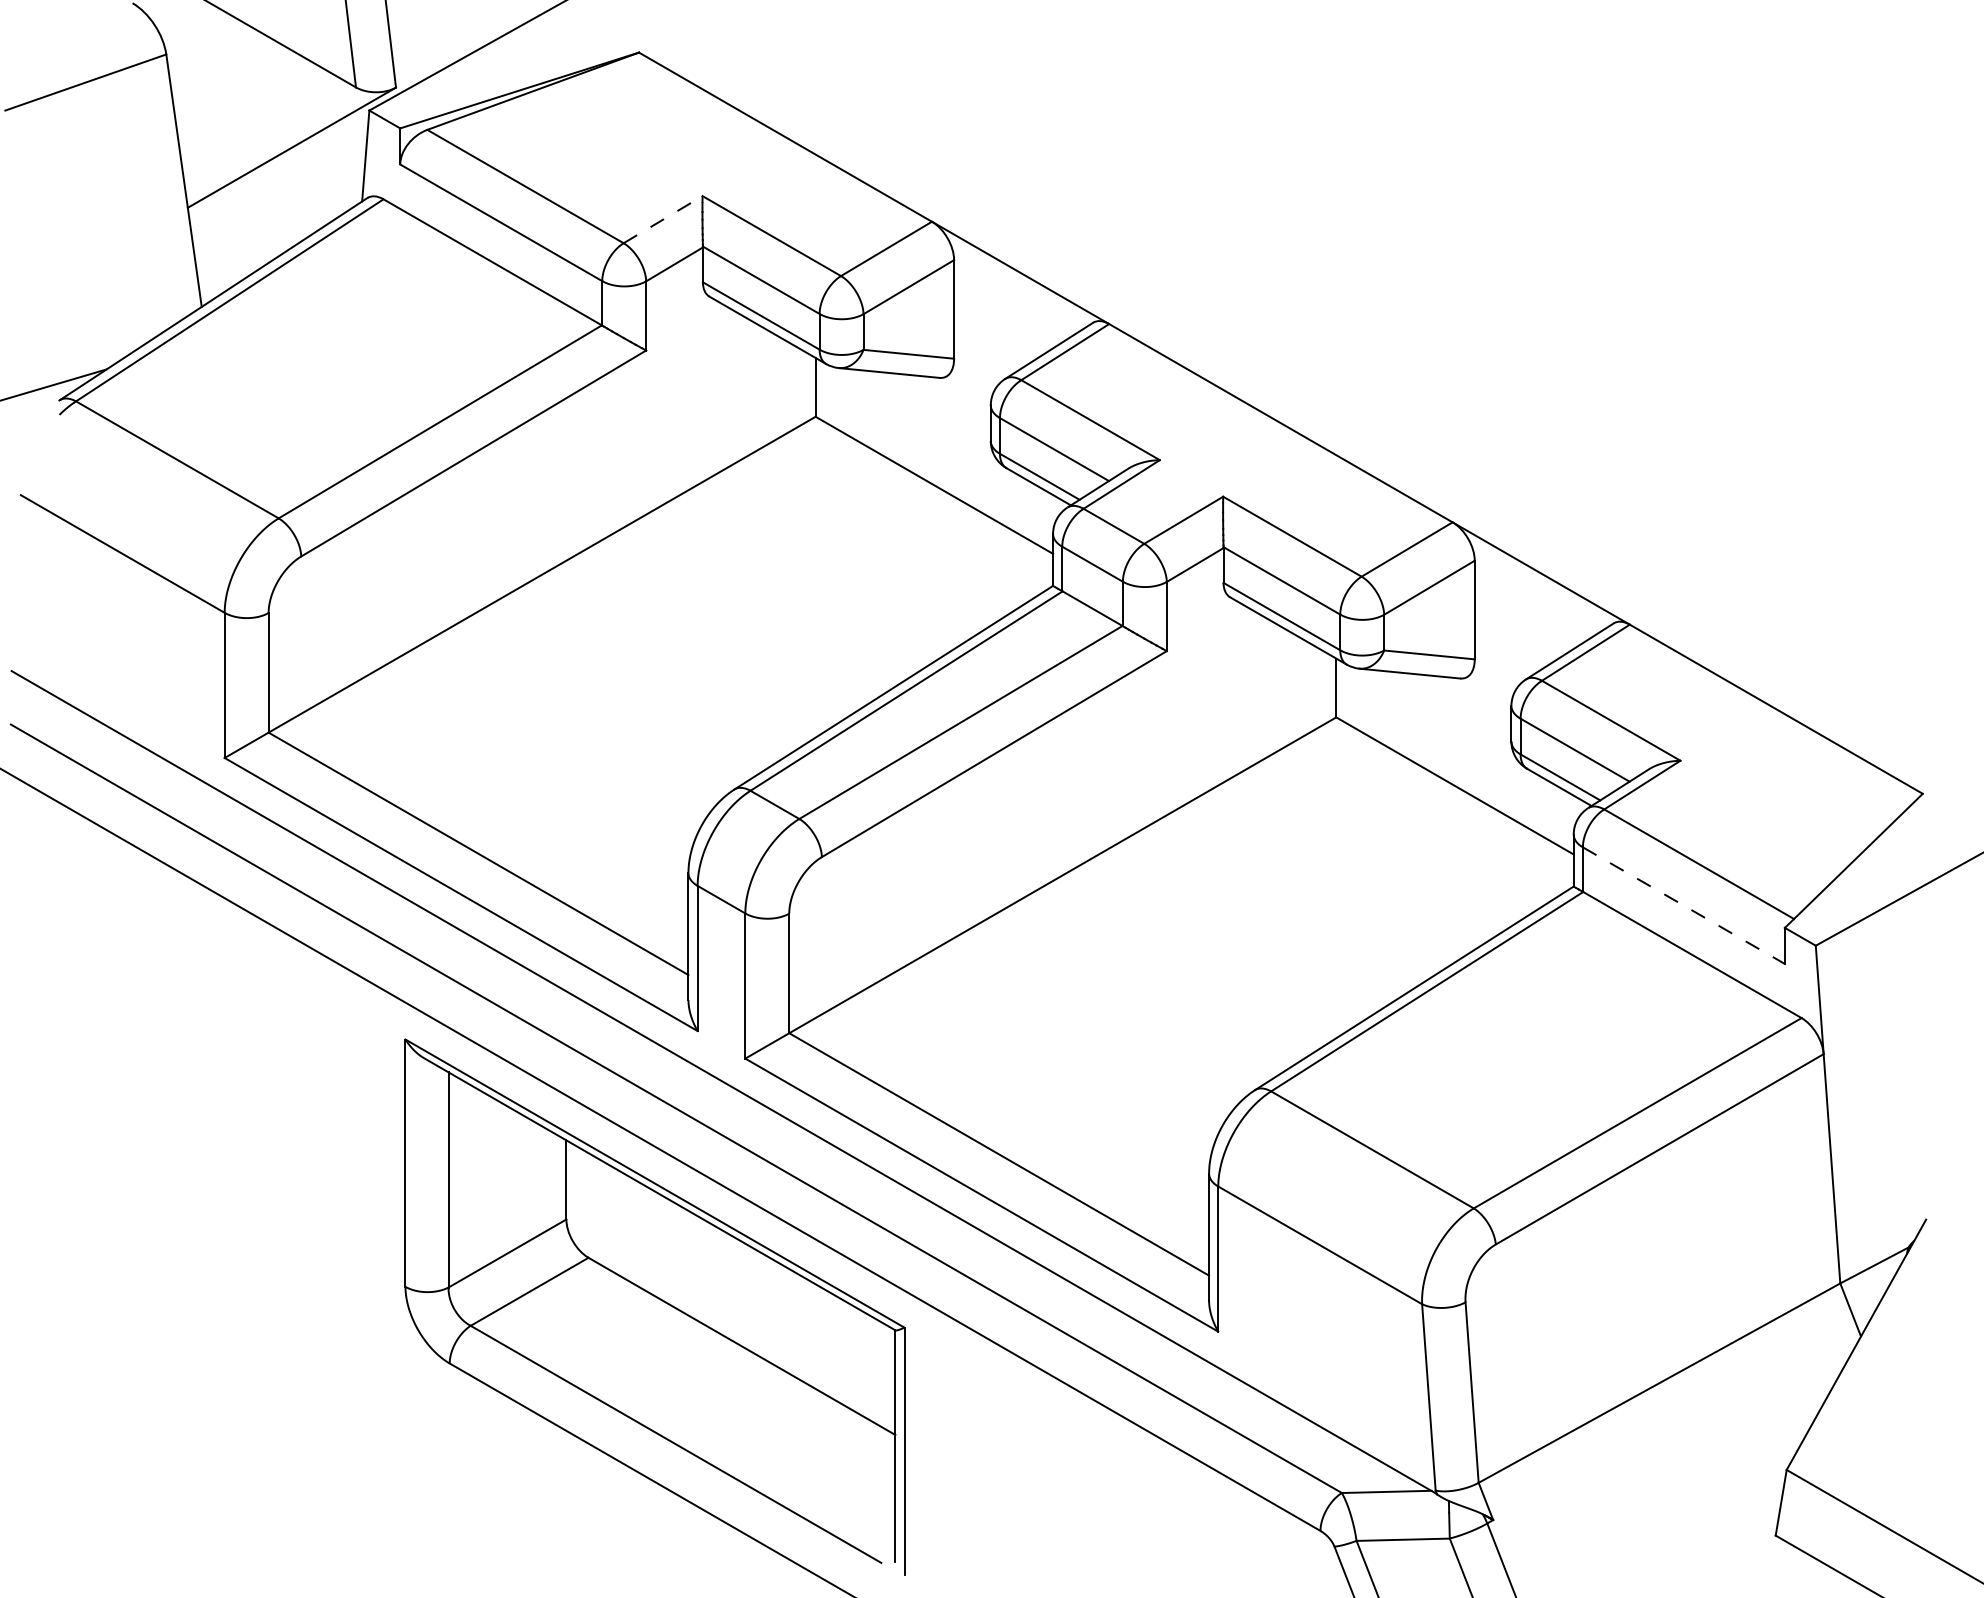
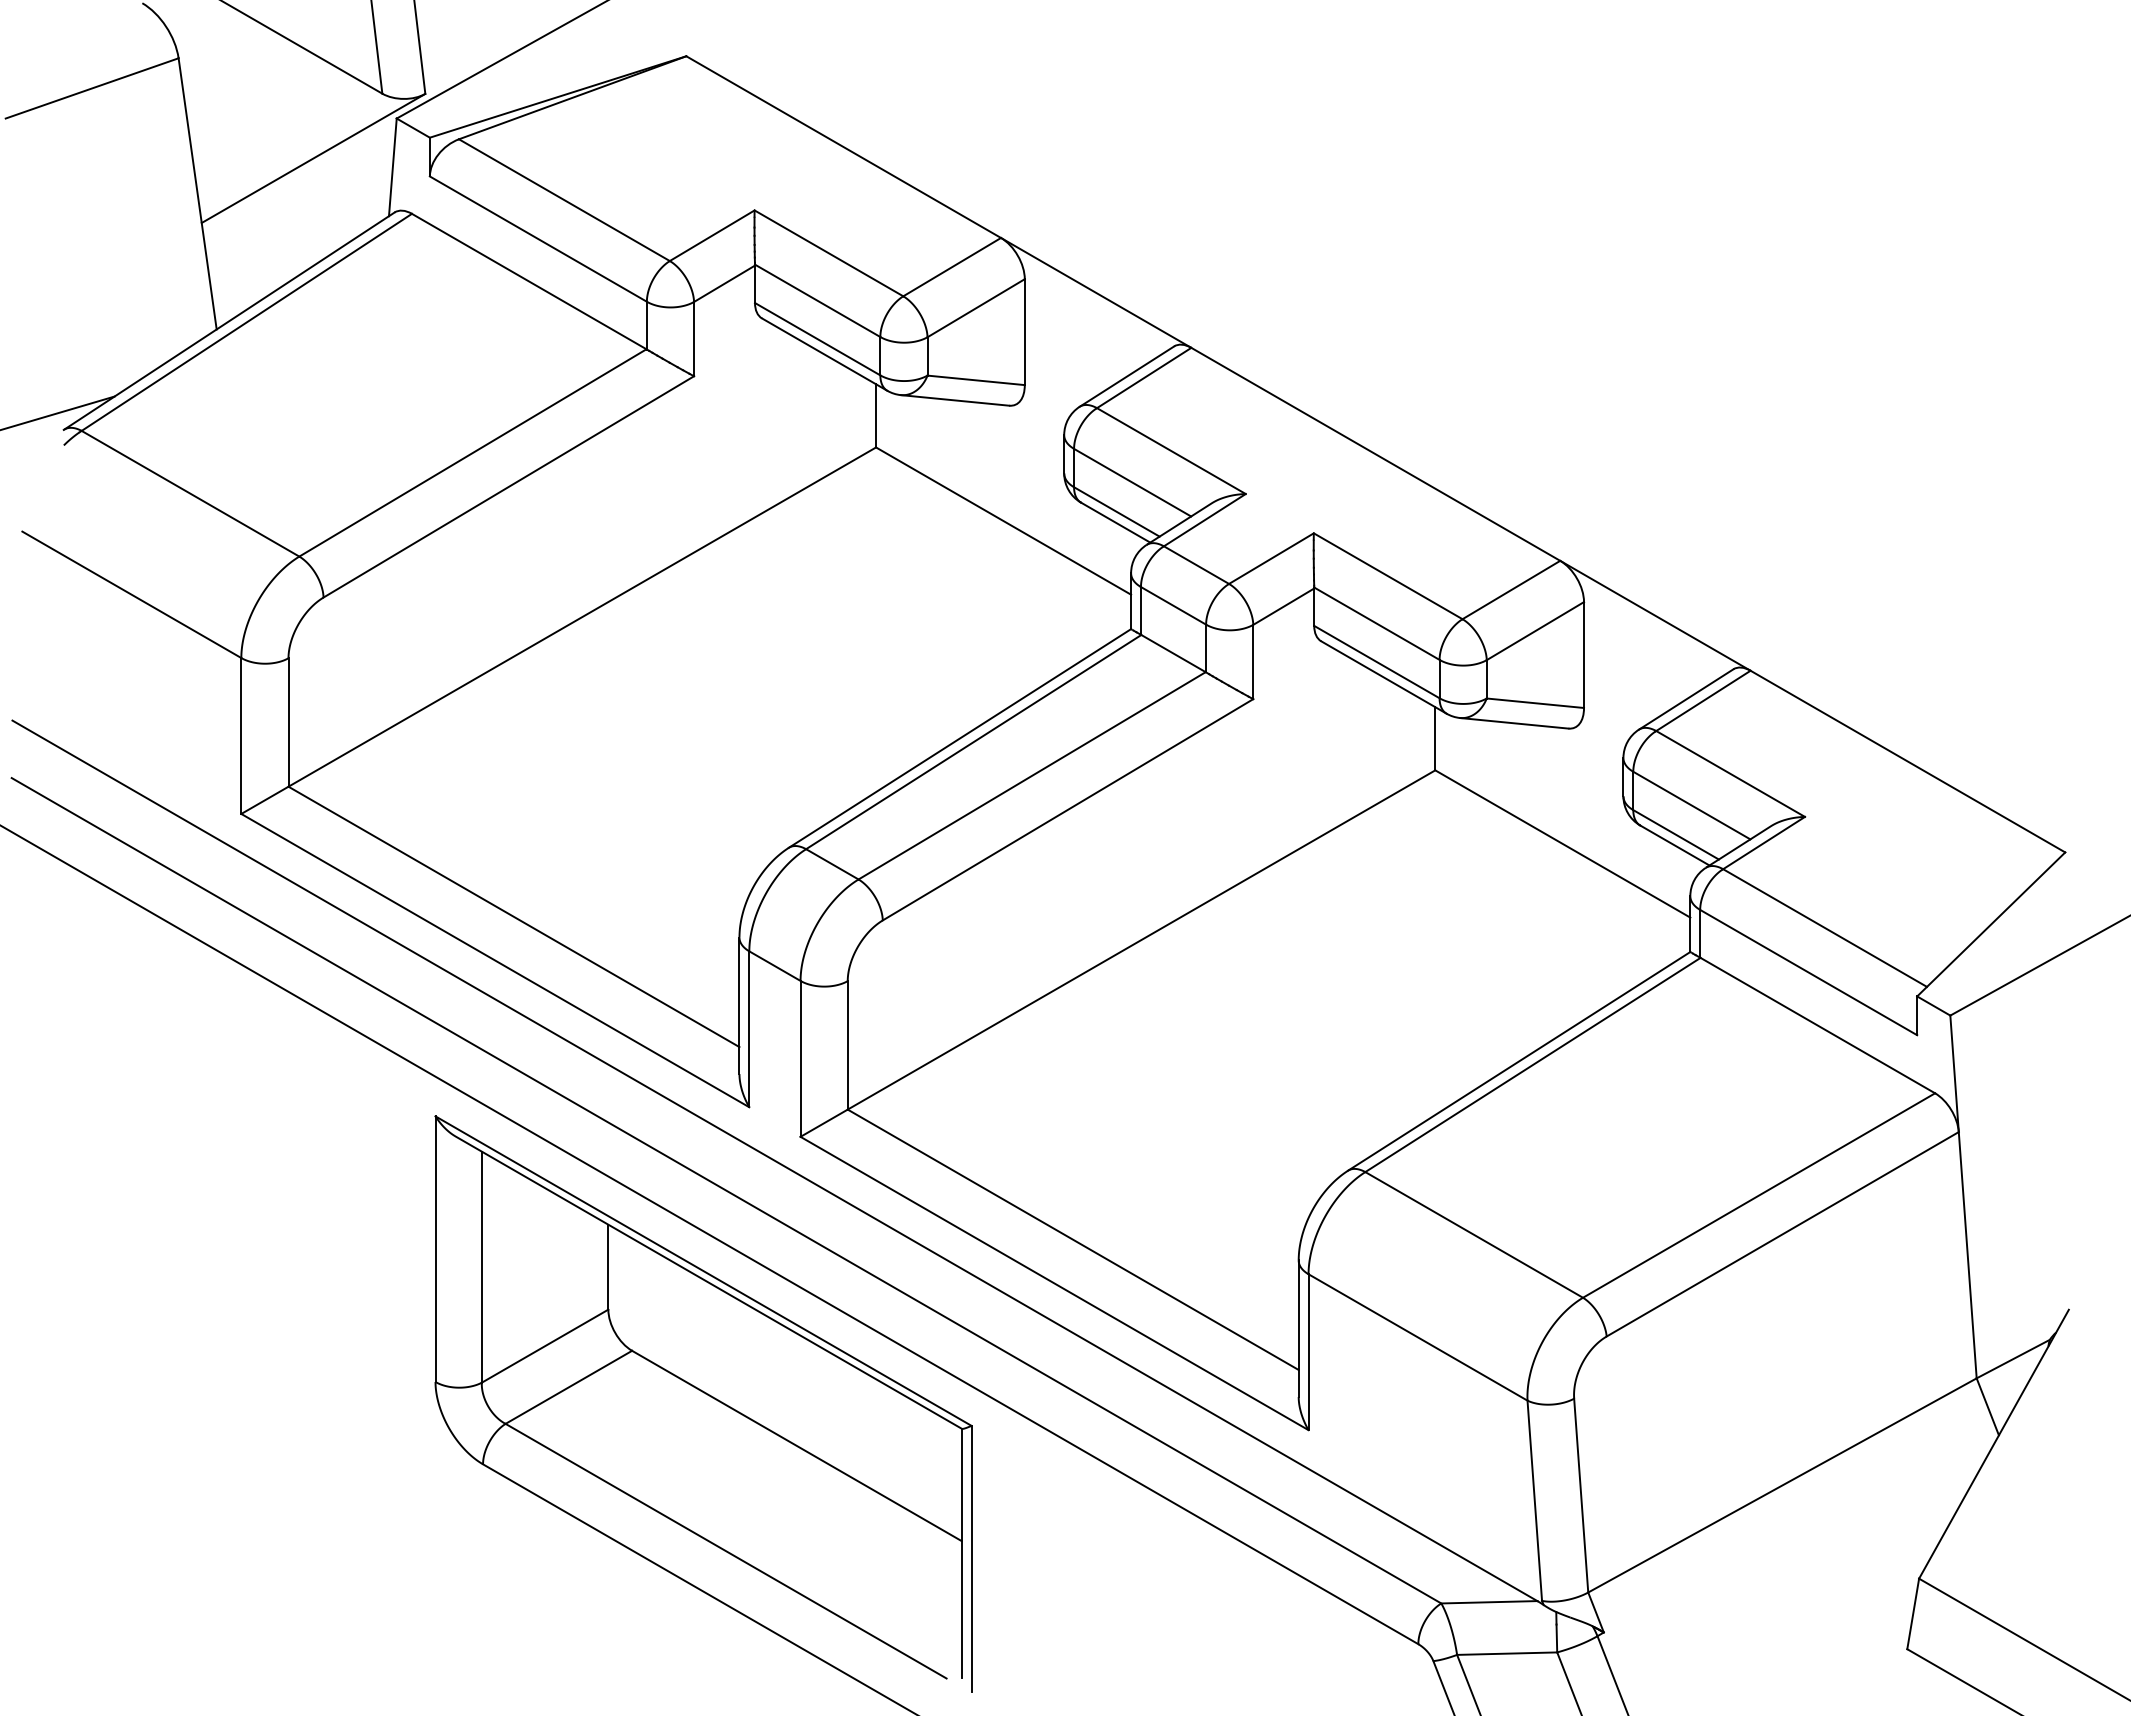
line: (663, 219) -> (712, 235), dashed -> solid
line: (1684, 905) -> (1809, 972), dashed -> solid

